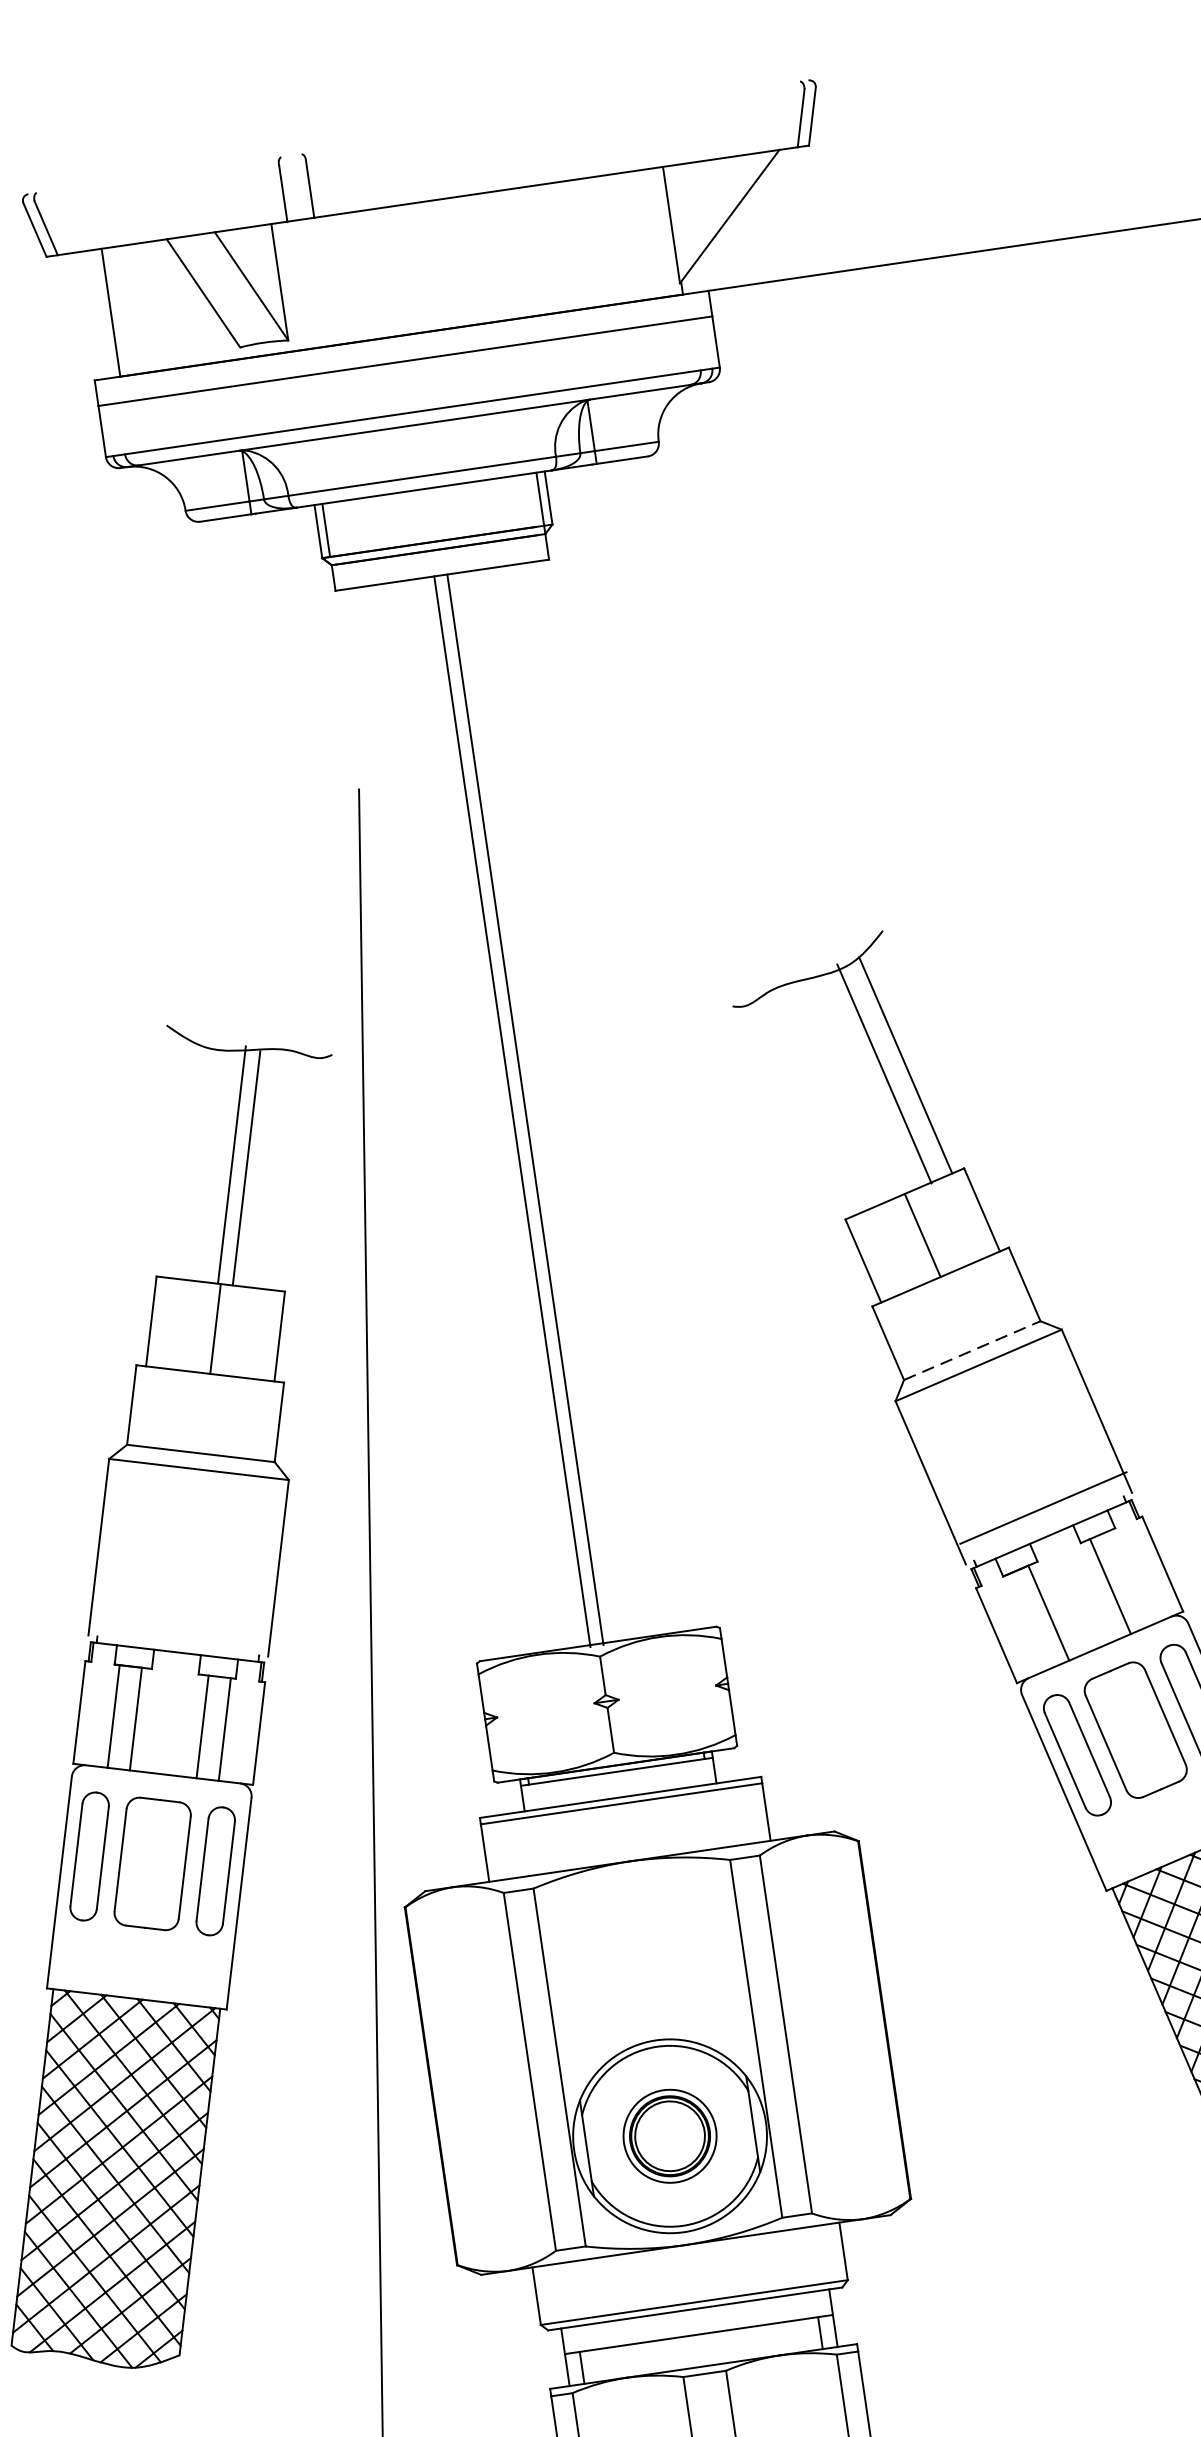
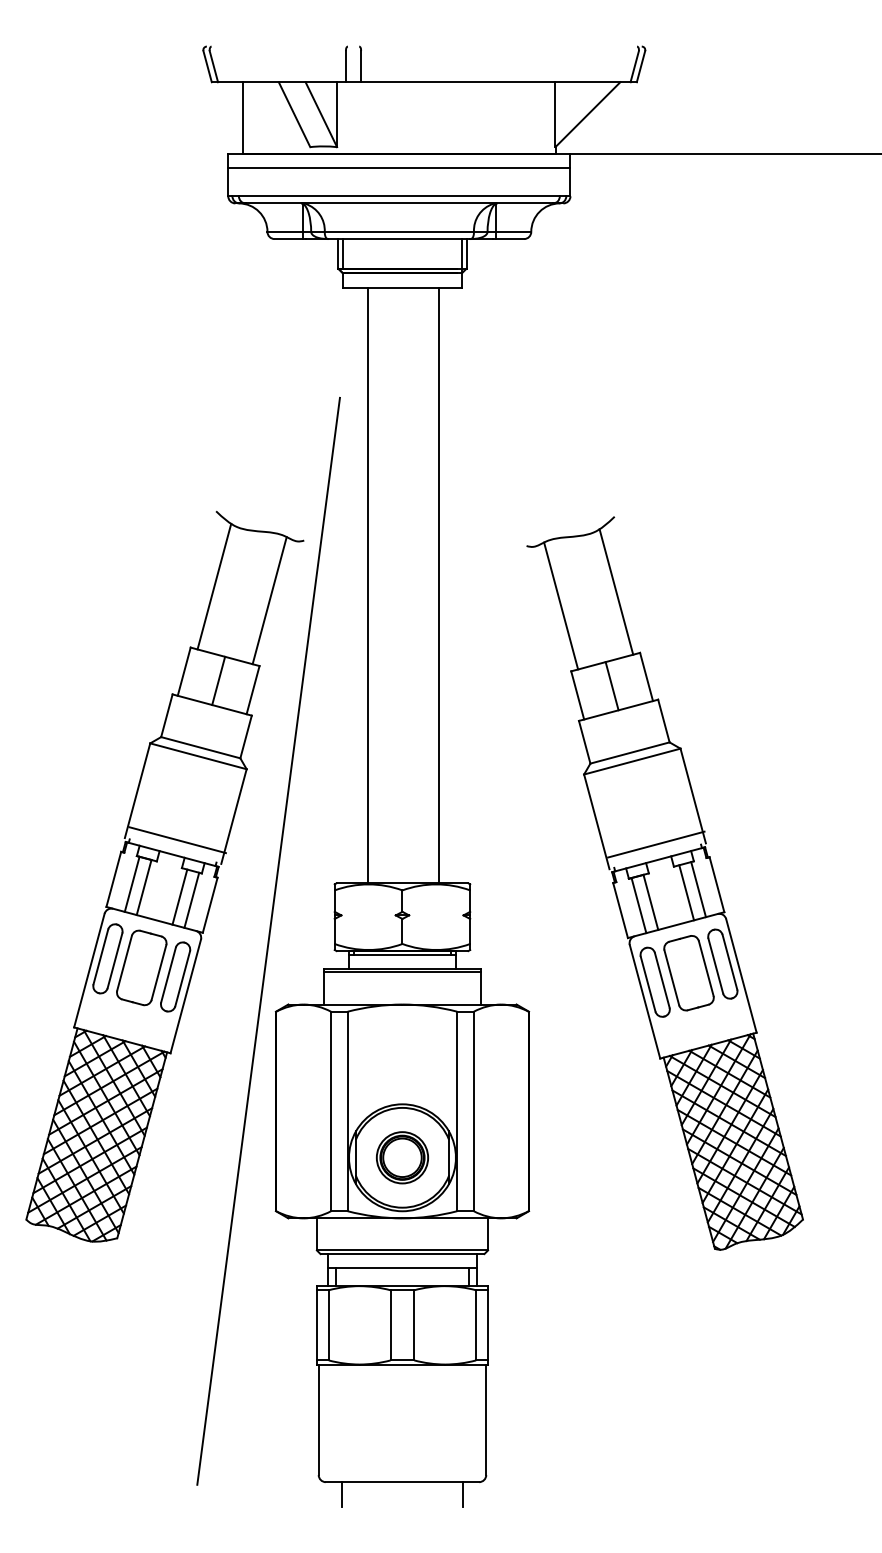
line: (885, 1072) -> (561, 605), moved
line: (525, 1108) -> (439, 585), moved
line: (511, 1111) -> (367, 585), moved
line: (231, 1164) -> (269, 600), moved
line: (246, 1167) -> (214, 586), moved
line: (973, 1349) -> (630, 752), dashed -> solid
line: (1130, 1577) -> (698, 889), added
line: (1027, 1621) -> (638, 905), added
line: (183, 1626) -> (177, 840), added

